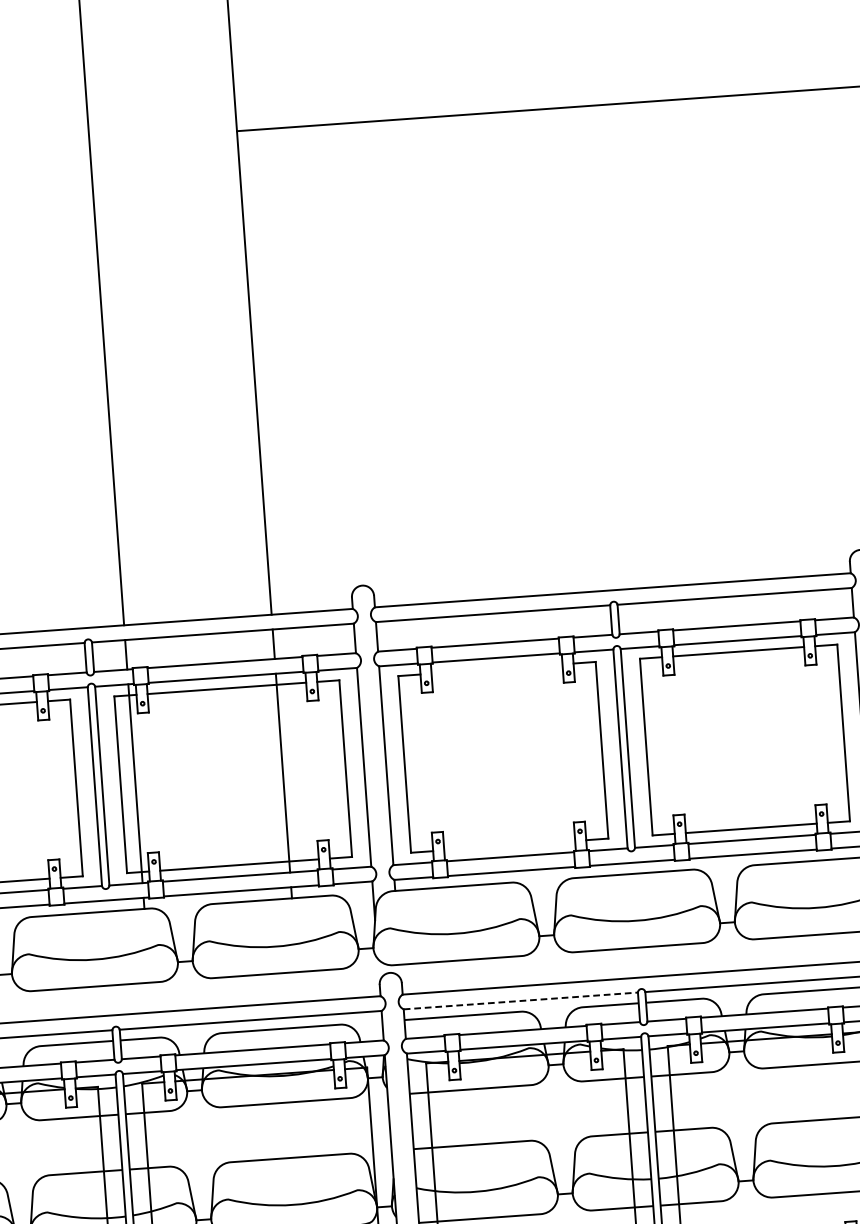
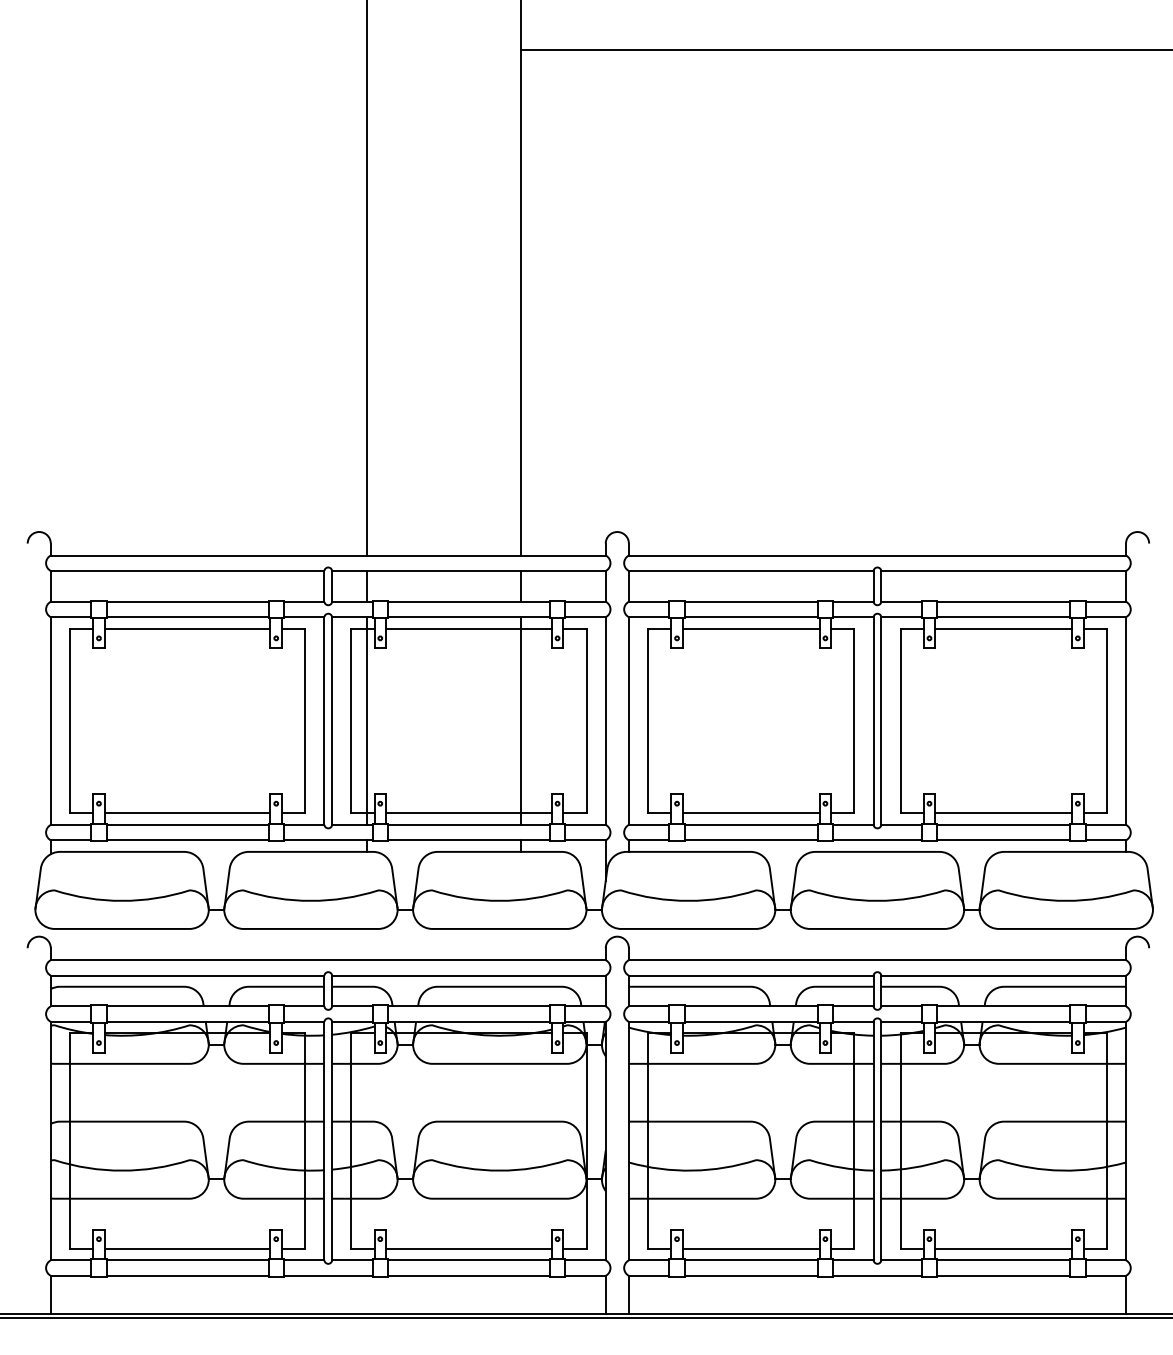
line: (496, 668) -> (750, 628), added
line: (509, 845) -> (750, 813), added
line: (521, 1000) -> (751, 975), dashed -> solid

